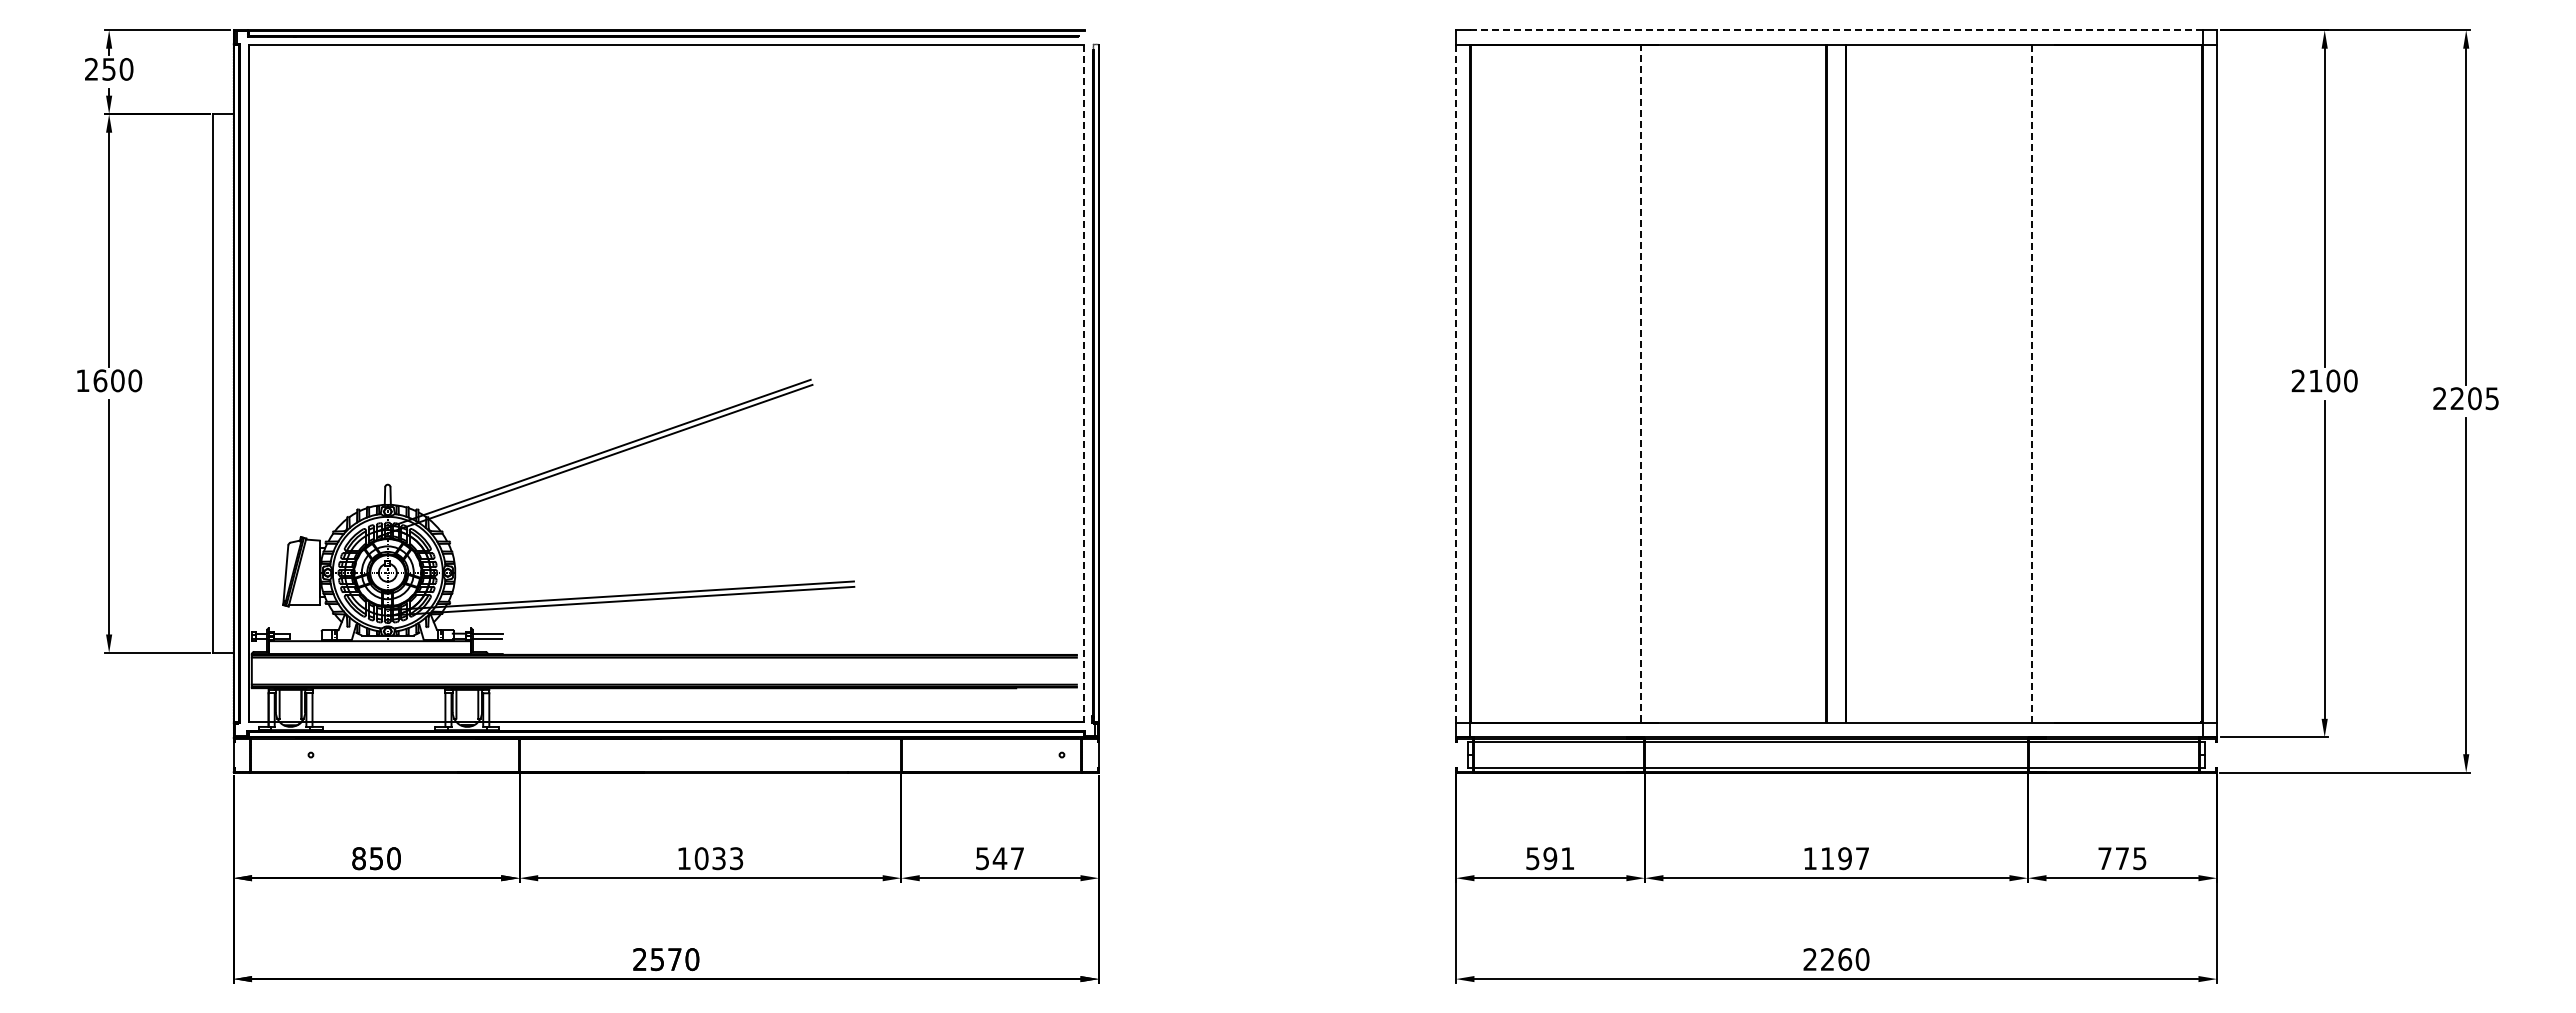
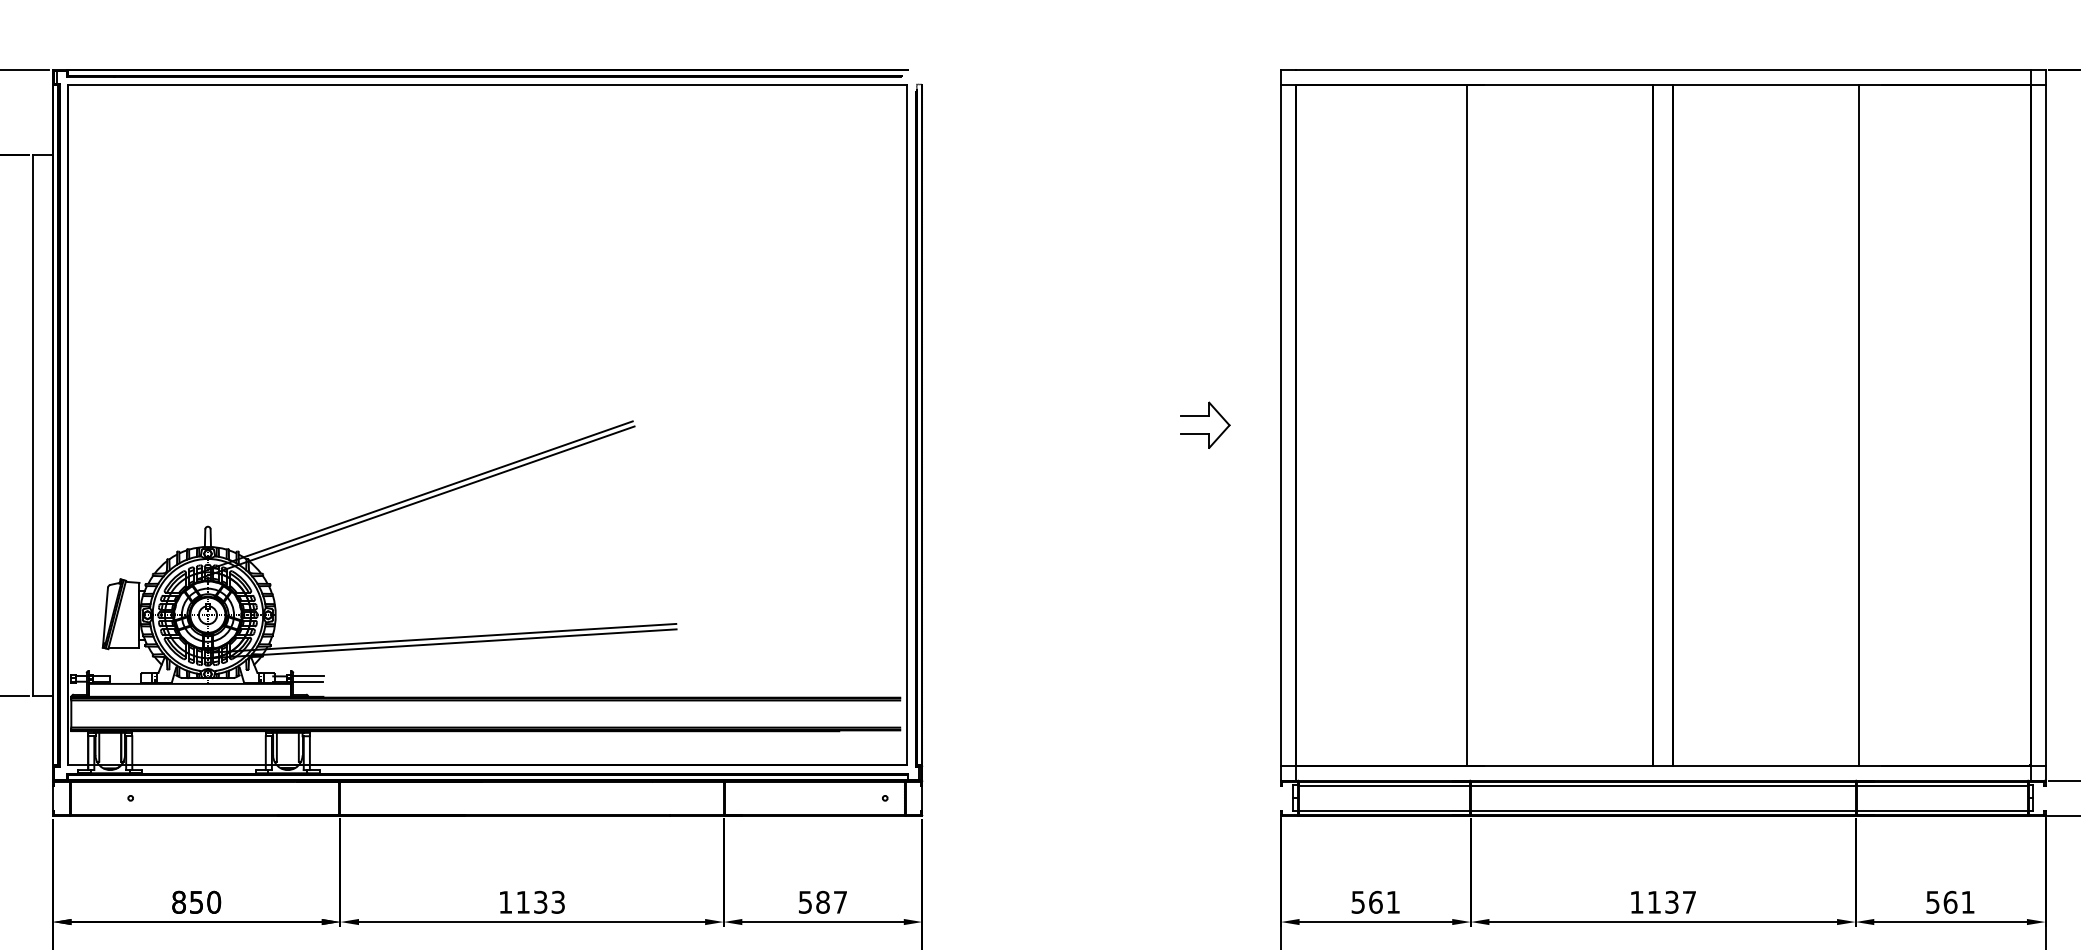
line: (1835, 30) -> (1662, 70), dashed -> solid
part: (1380, 375) -> (1205, 417), added
line: (1641, 383) -> (1467, 425), dashed -> solid
line: (2031, 383) -> (1859, 425), dashed -> solid
line: (1083, 384) -> (906, 426), dashed -> solid
line: (1455, 384) -> (1280, 426), dashed -> solid
text: (701, 858) -> (523, 902), 1033 -> 1133
text: (999, 858) -> (822, 902), 547 -> 587
text: (1550, 858) -> (1375, 902), 591 -> 561
text: (1844, 858) -> (1671, 902), 1197 -> 1137
text: (2122, 858) -> (1950, 902), 775 -> 561

